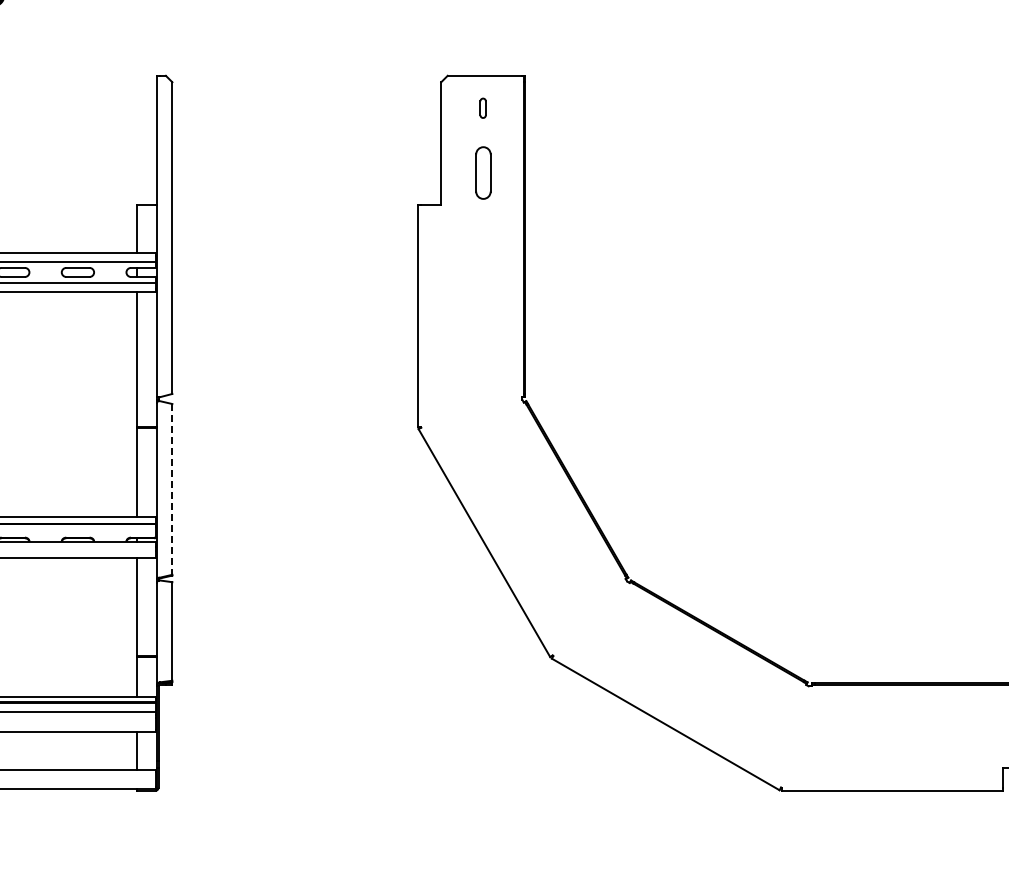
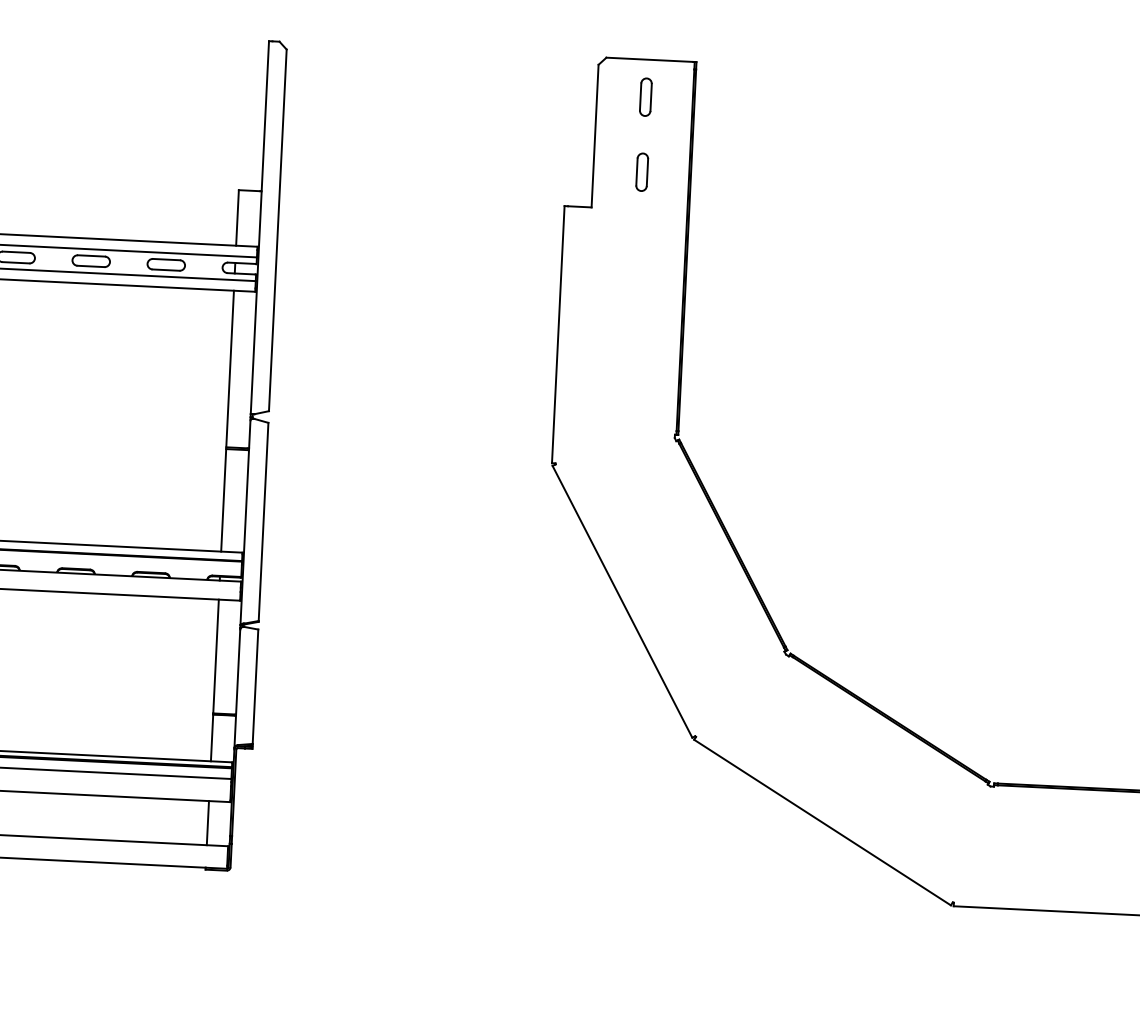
part: (482, 108) -> (644, 97), size x1.67
part: (482, 172) -> (641, 171), size x0.62
line: (172, 489) -> (263, 522), dashed -> solid

